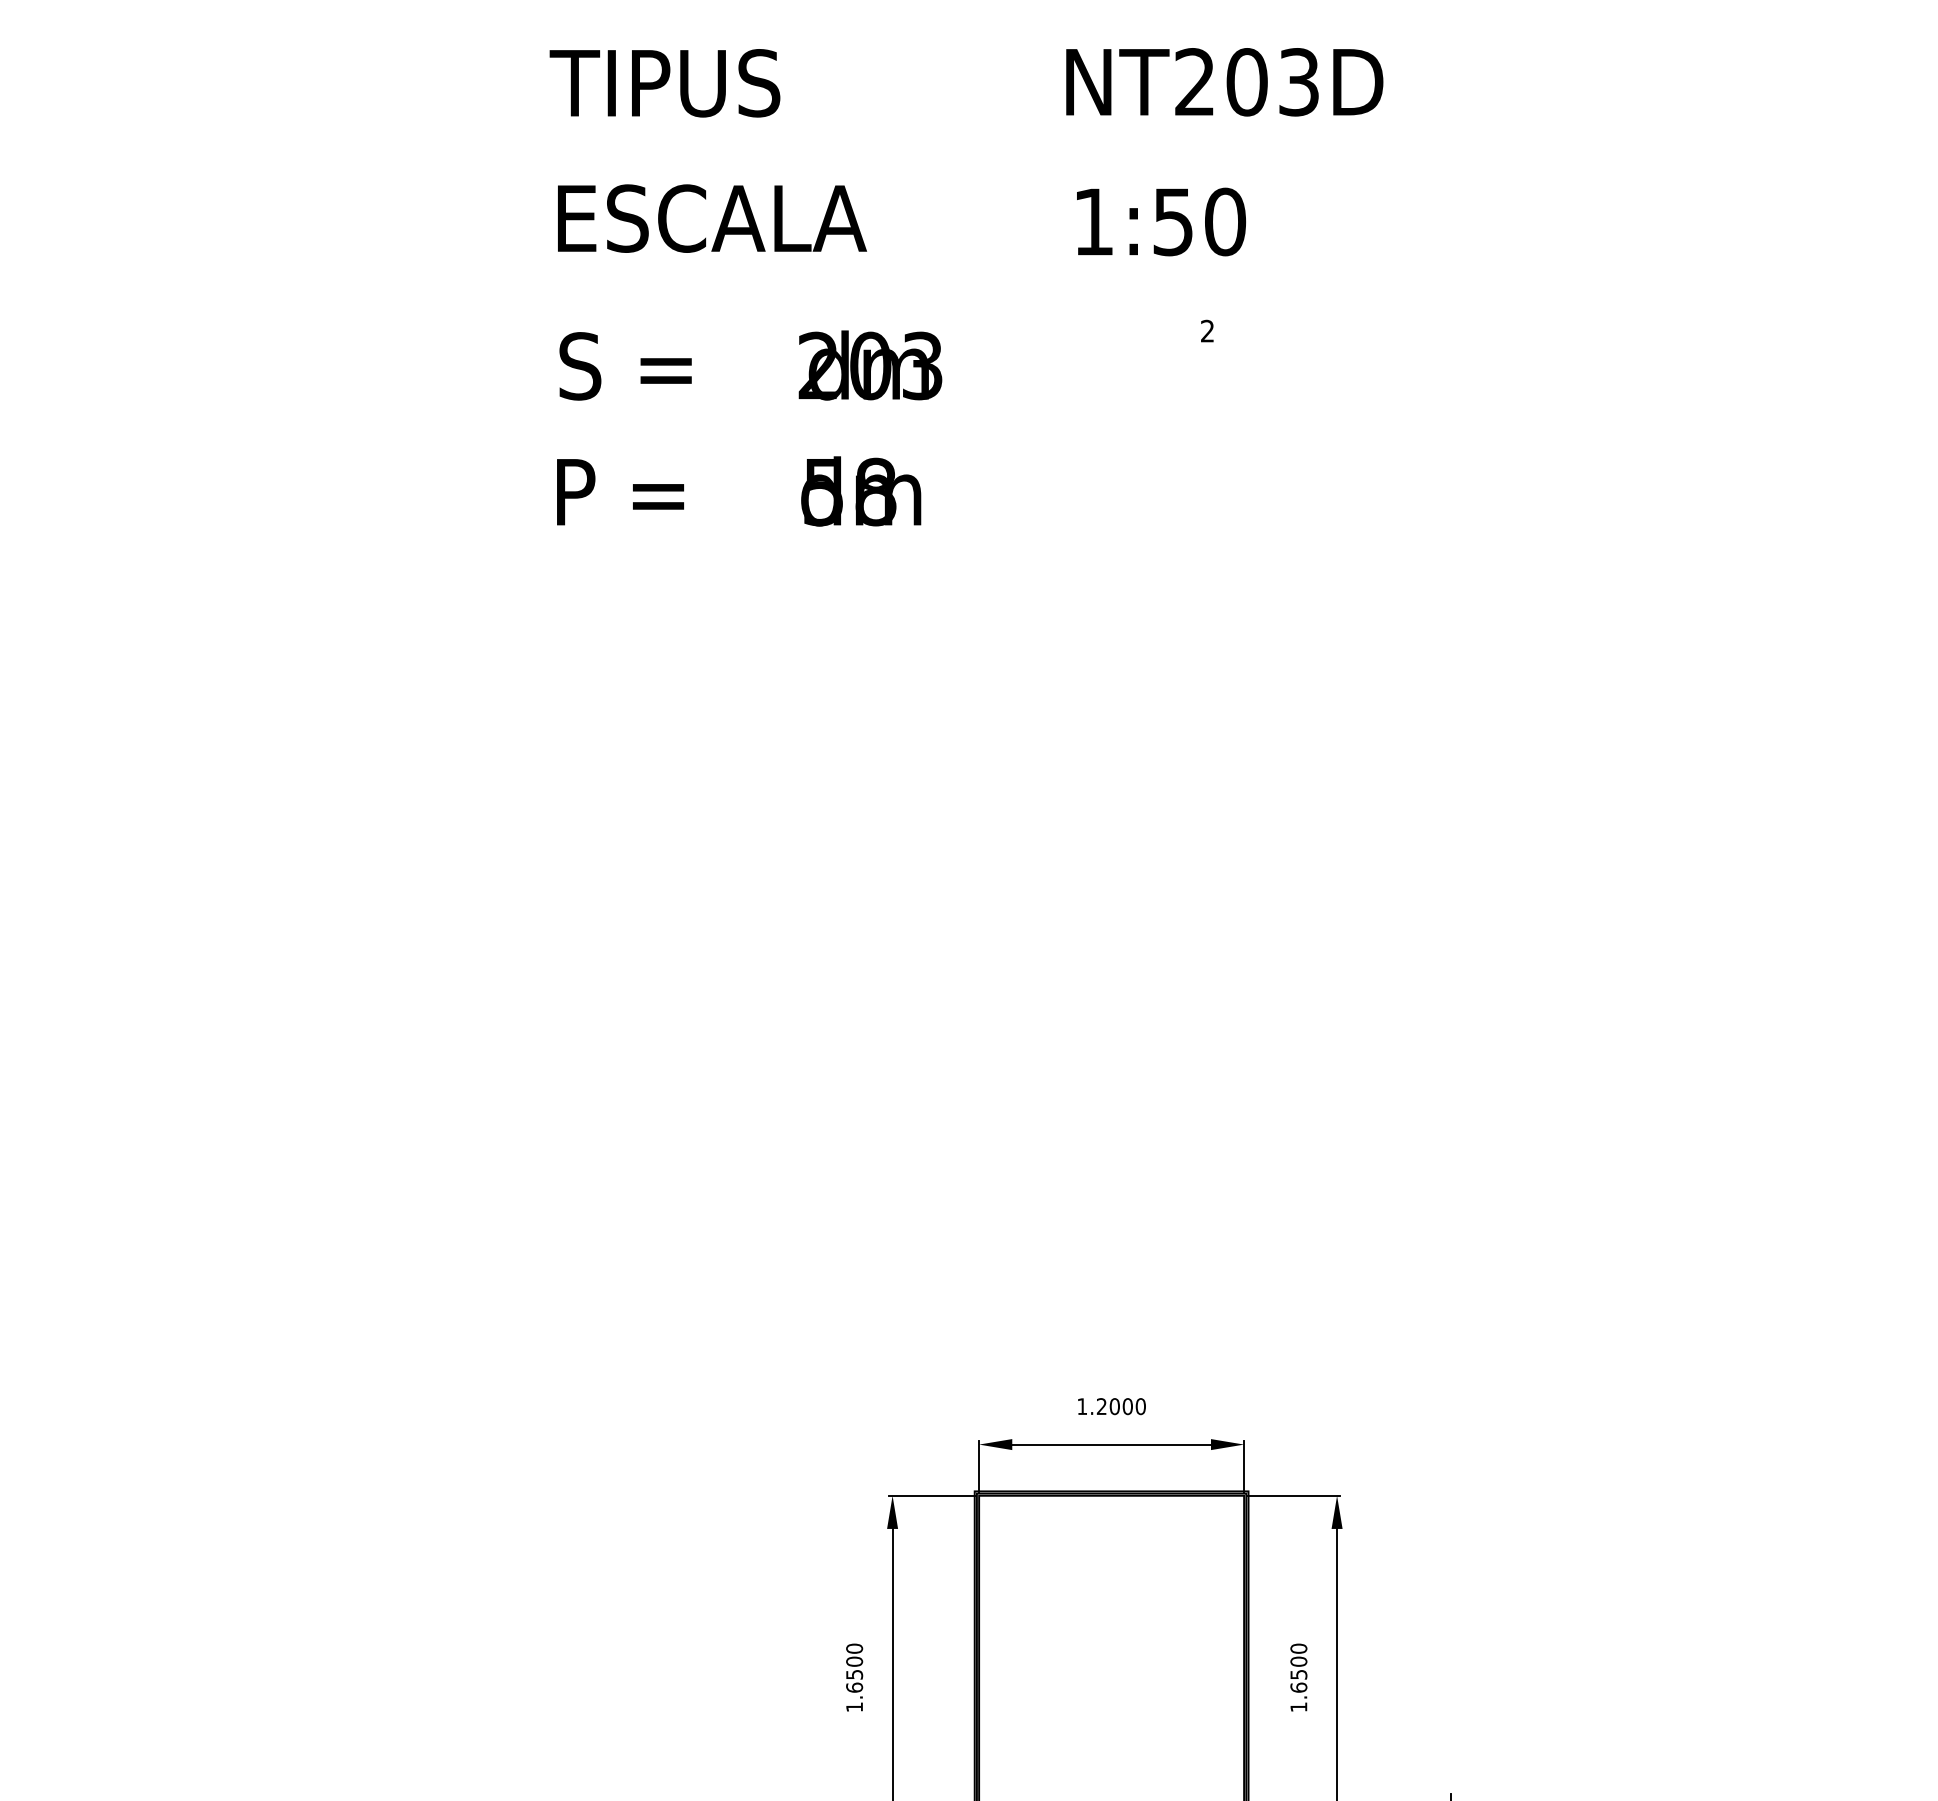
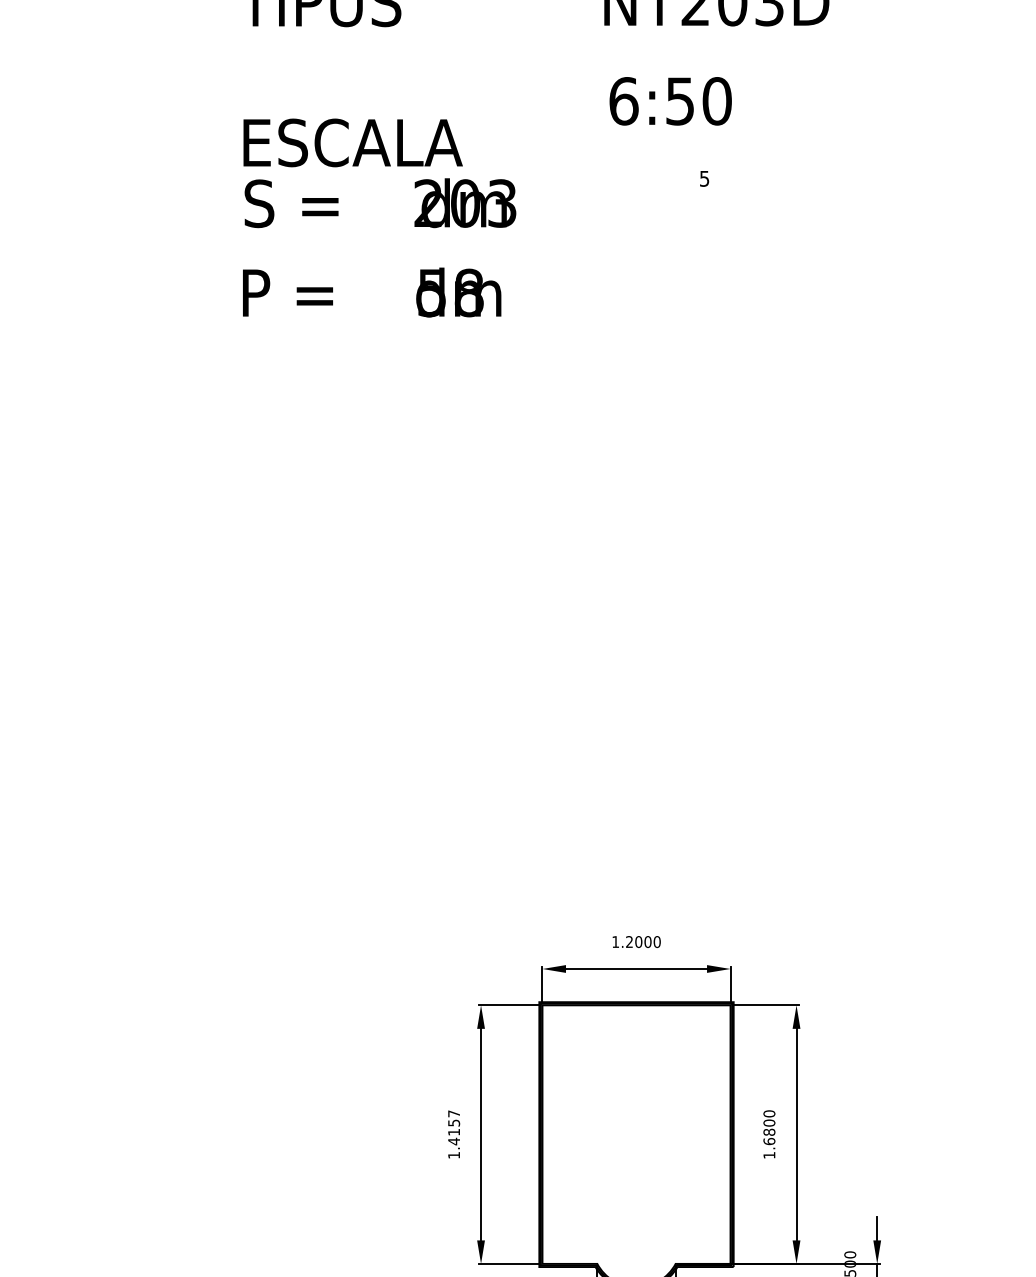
text: (712, 218) -> (353, 142), moved
text: (1093, 221) -> (623, 100), 1:50 -> 6:50
text: (1207, 330) -> (704, 178), 2 -> 5
text: (854, 1668) -> (454, 1127), 1.6500 -> 1.4157
text: (1298, 1674) -> (769, 1132), 1.6500 -> 1.6800

